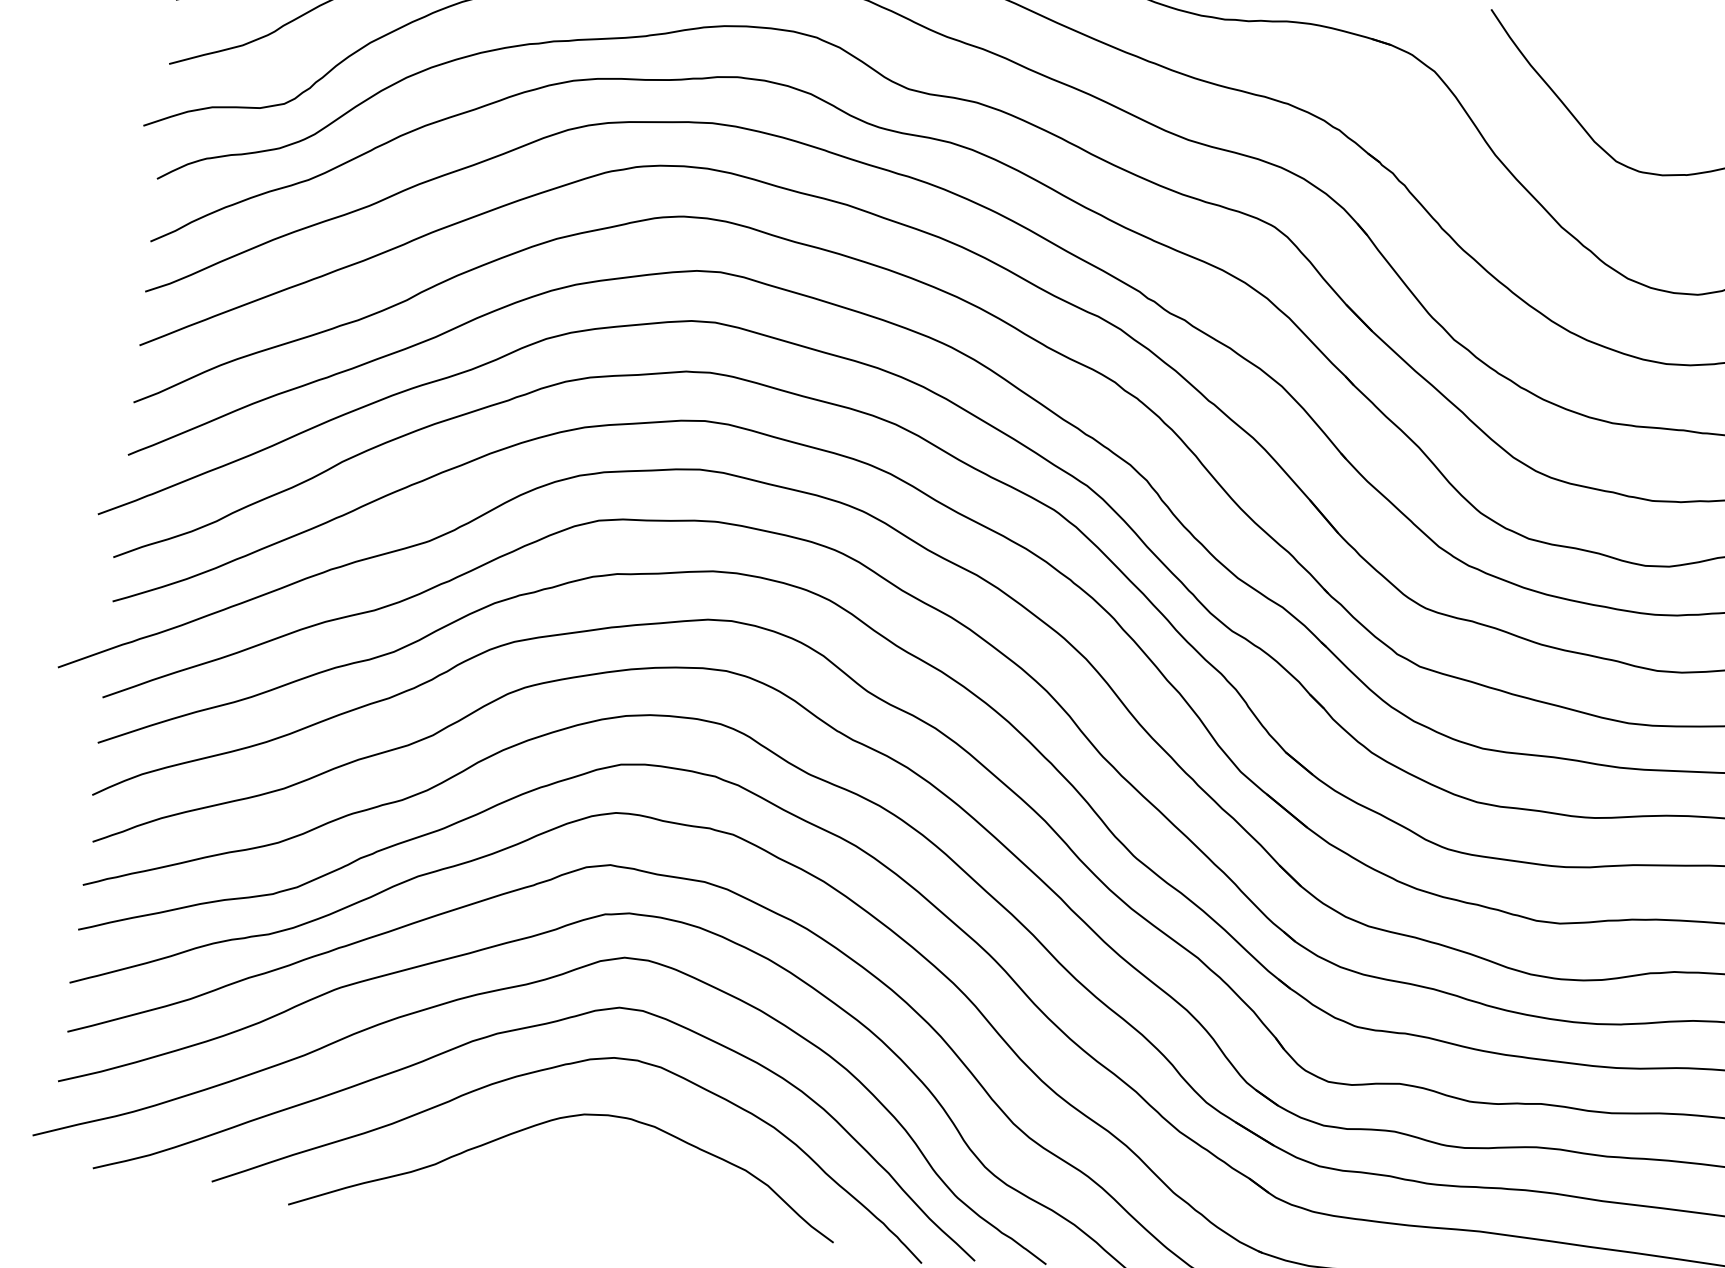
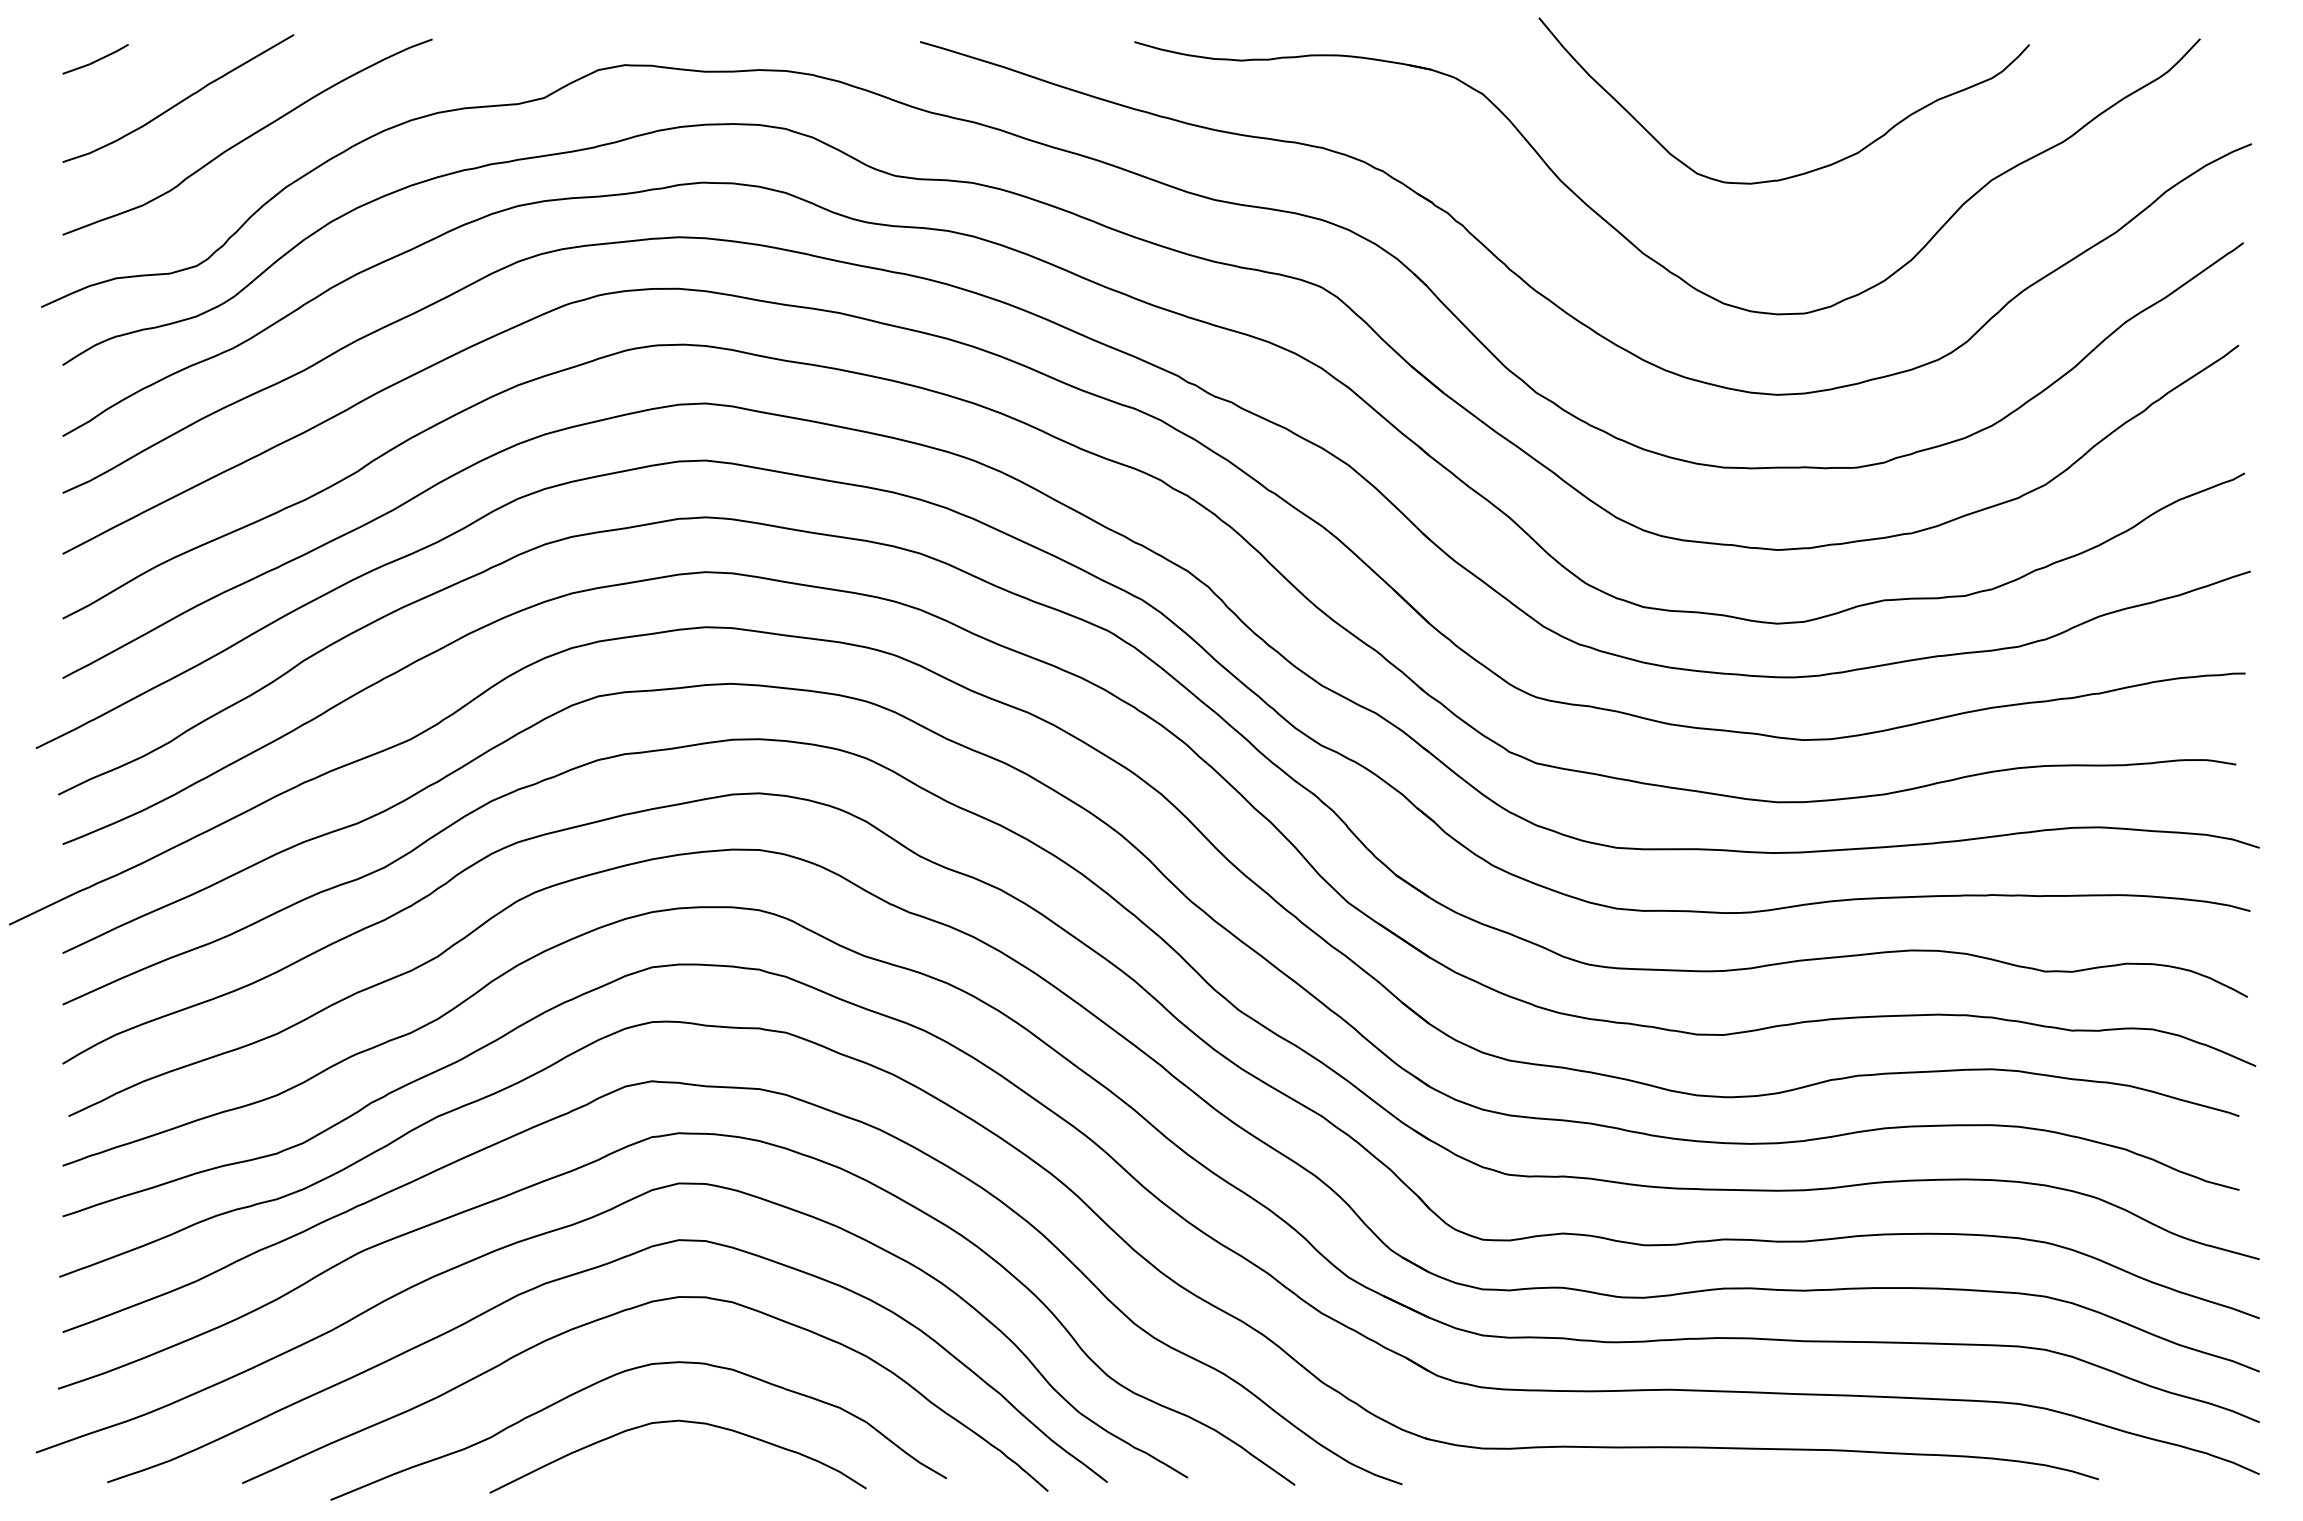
curve: (596, 1167) -> (672, 1422), added

